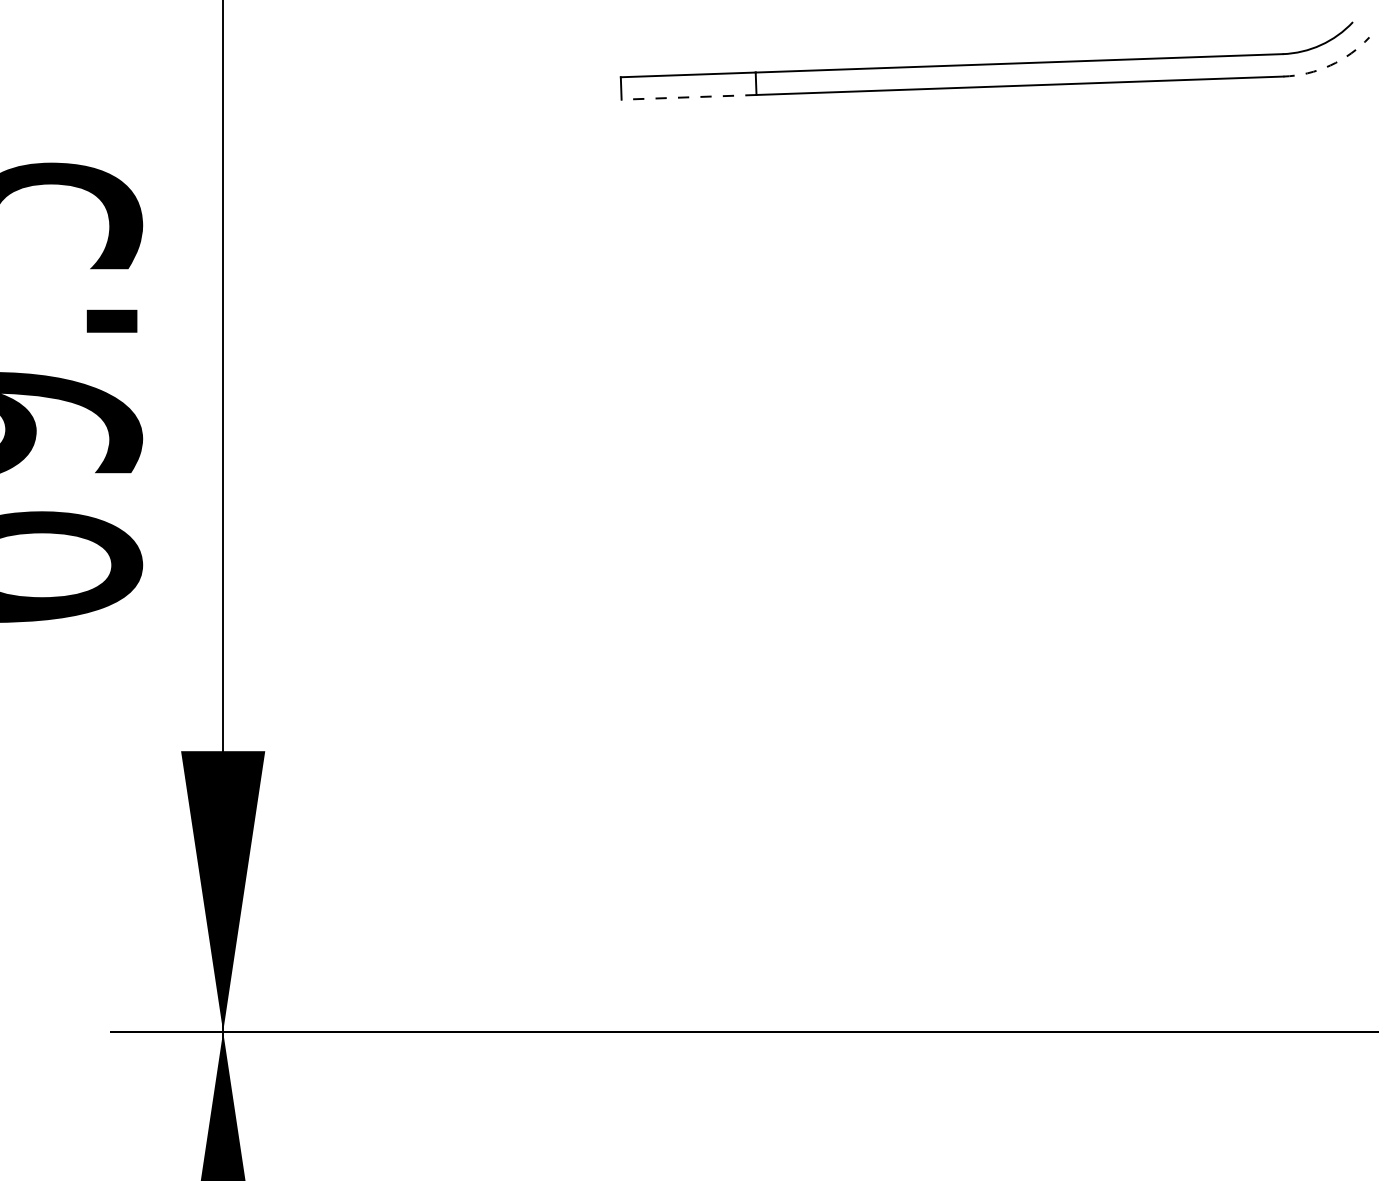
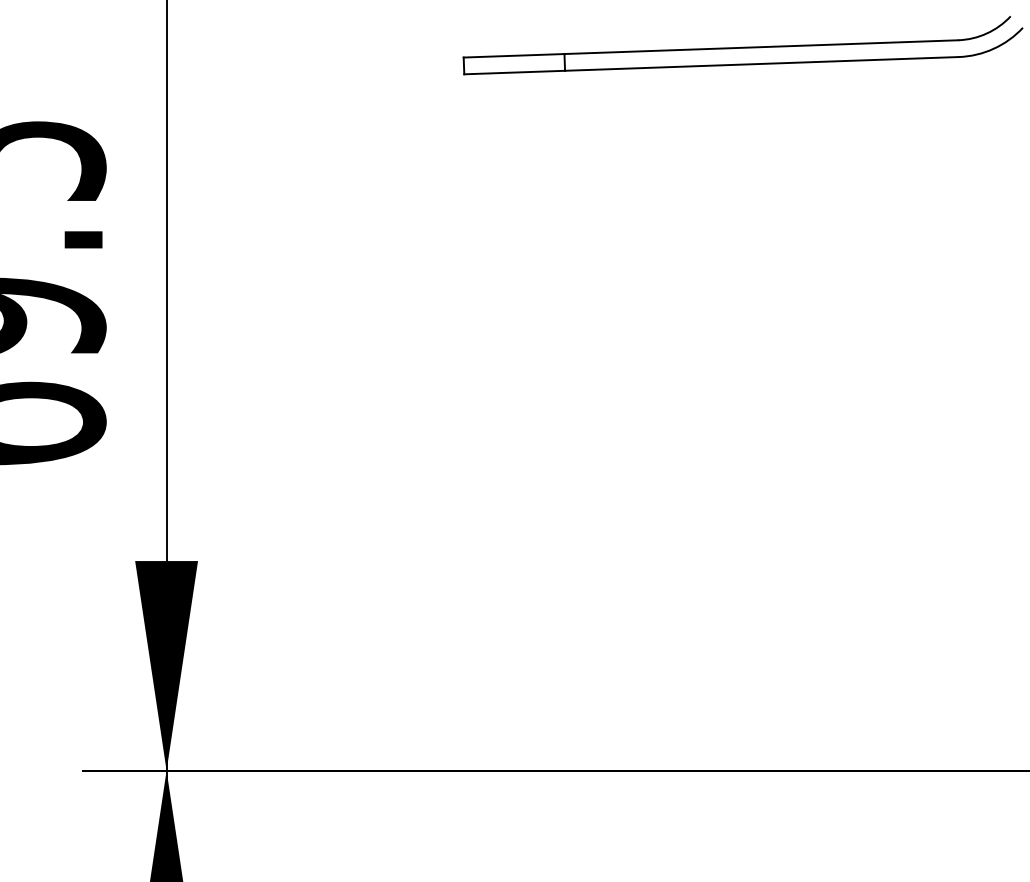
arc: (1330, 65) -> (993, 48), dashed -> solid
line: (688, 97) -> (514, 72), dashed -> solid

